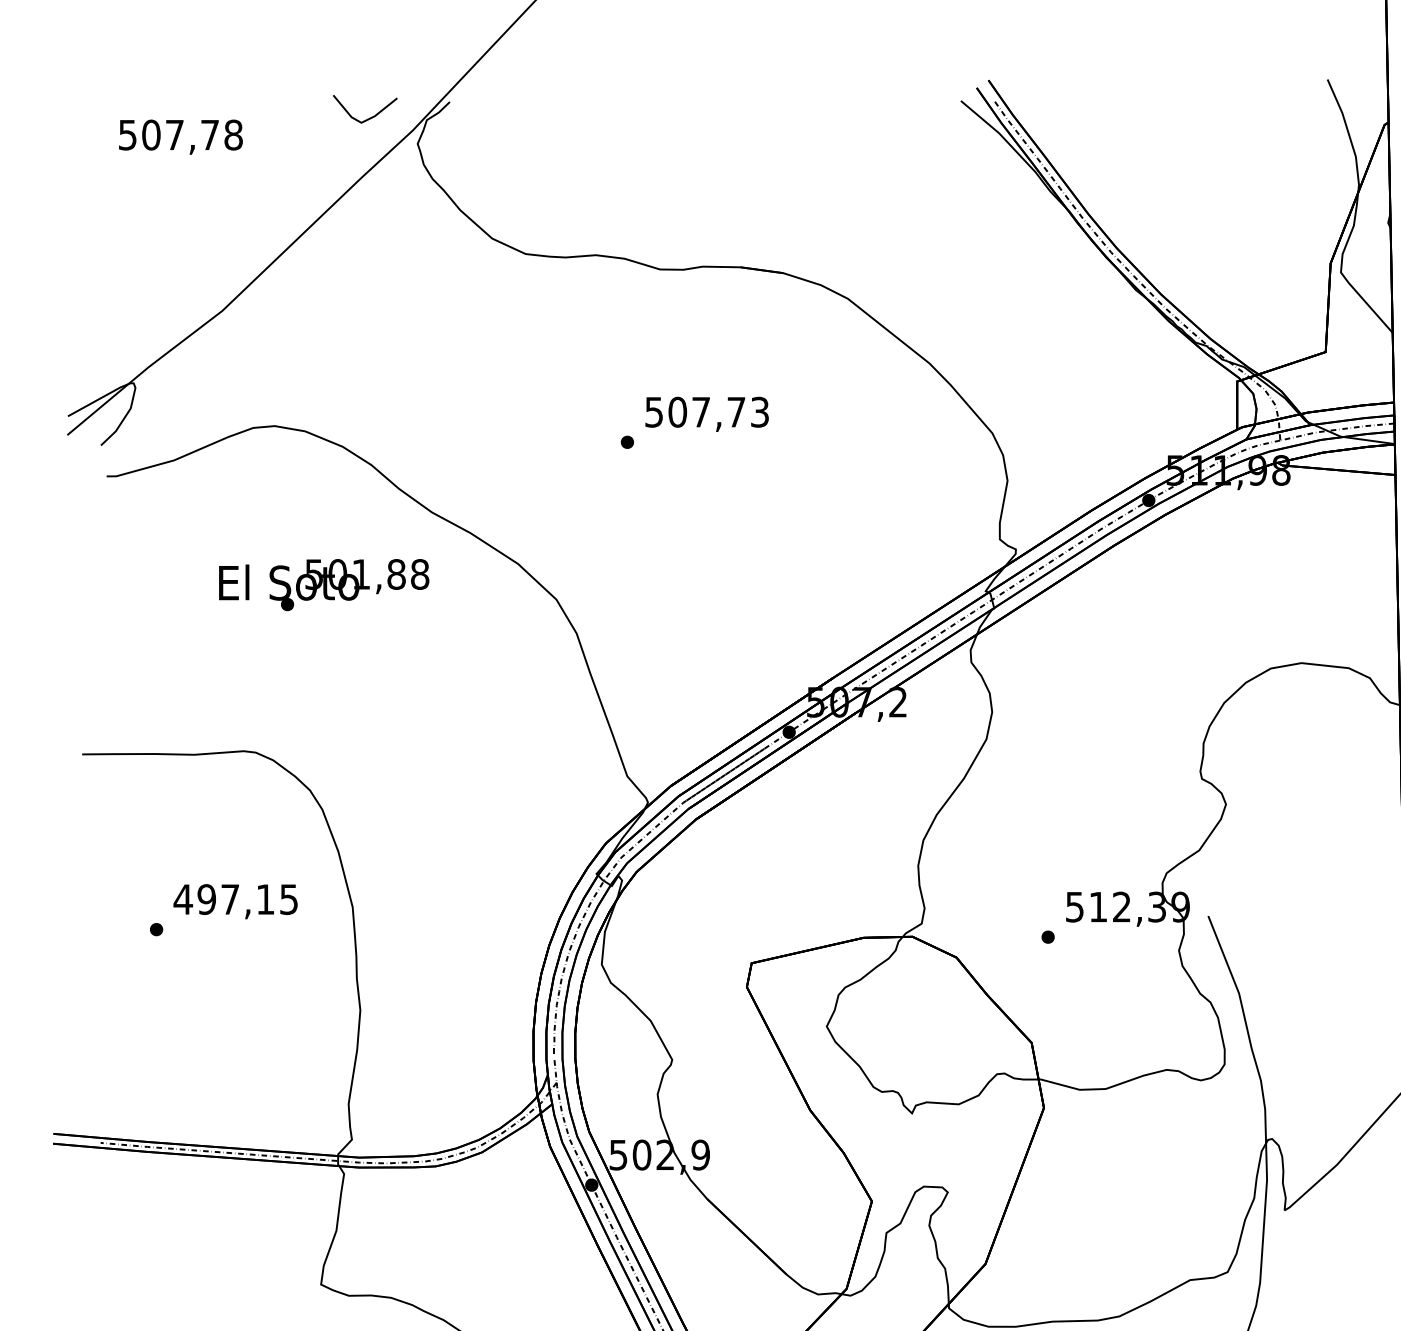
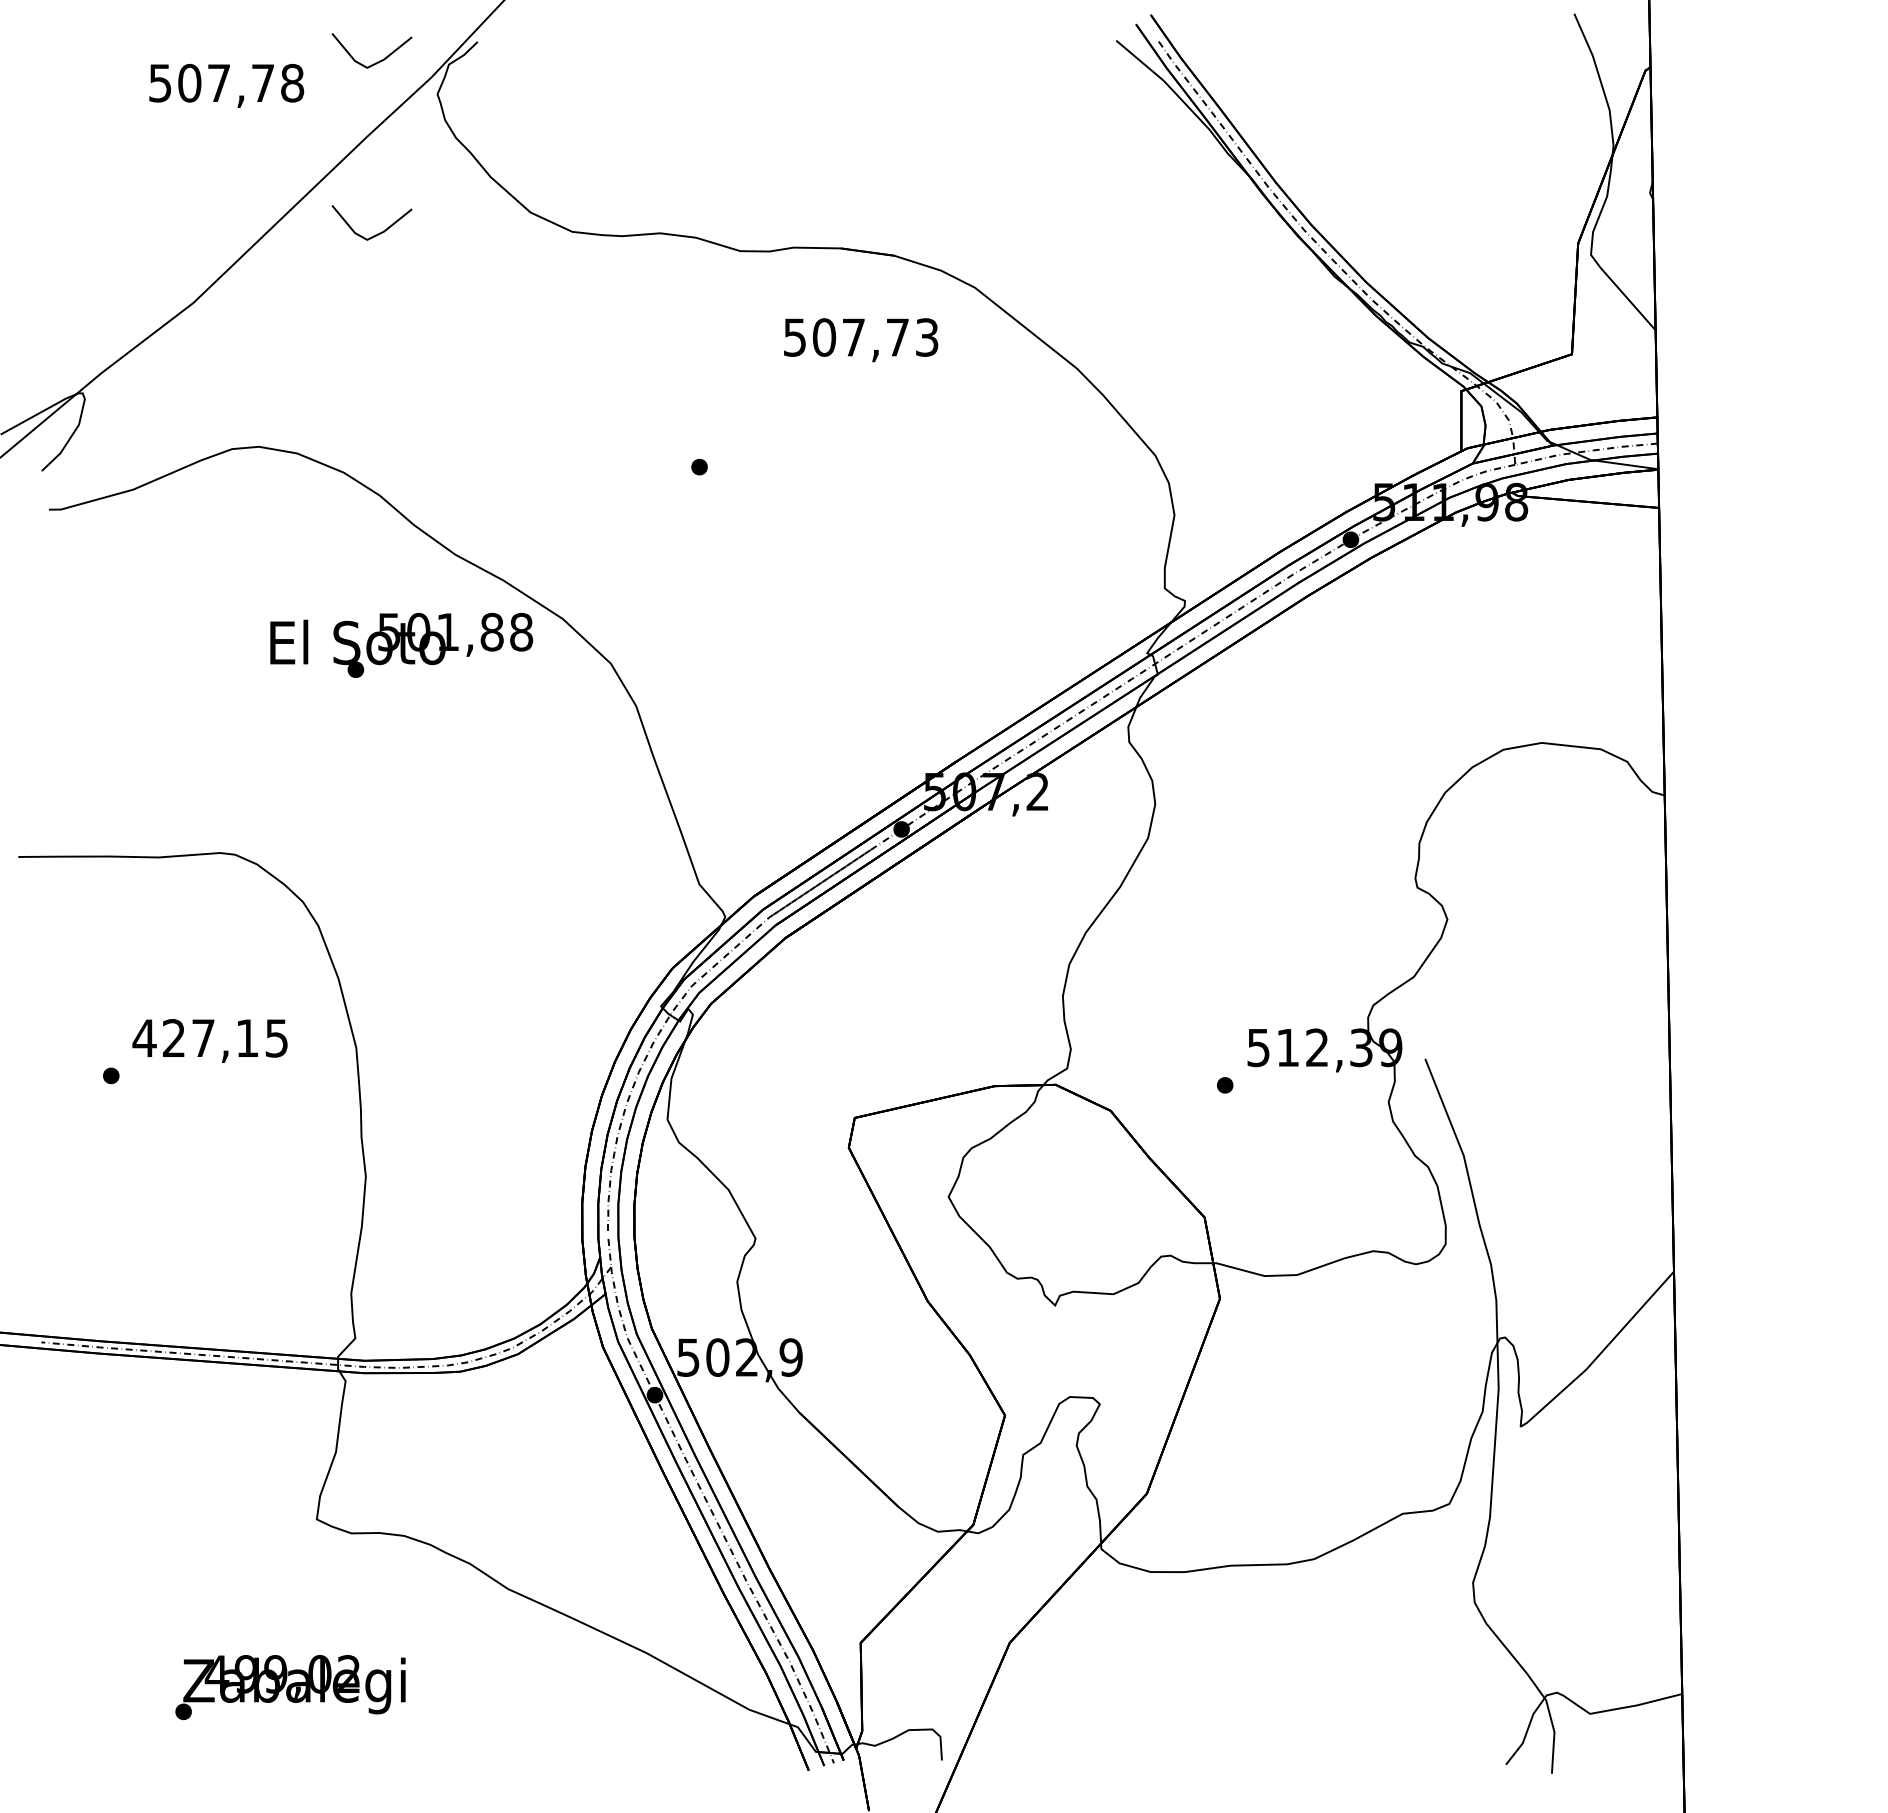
text: (180, 136) -> (226, 85), moved
line: (369, 255) -> (377, 233), added
text: (707, 414) -> (861, 340), moved
text: (324, 584) -> (401, 644), moved
text: (206, 899) -> (173, 1038), 497,15 -> 427,15

